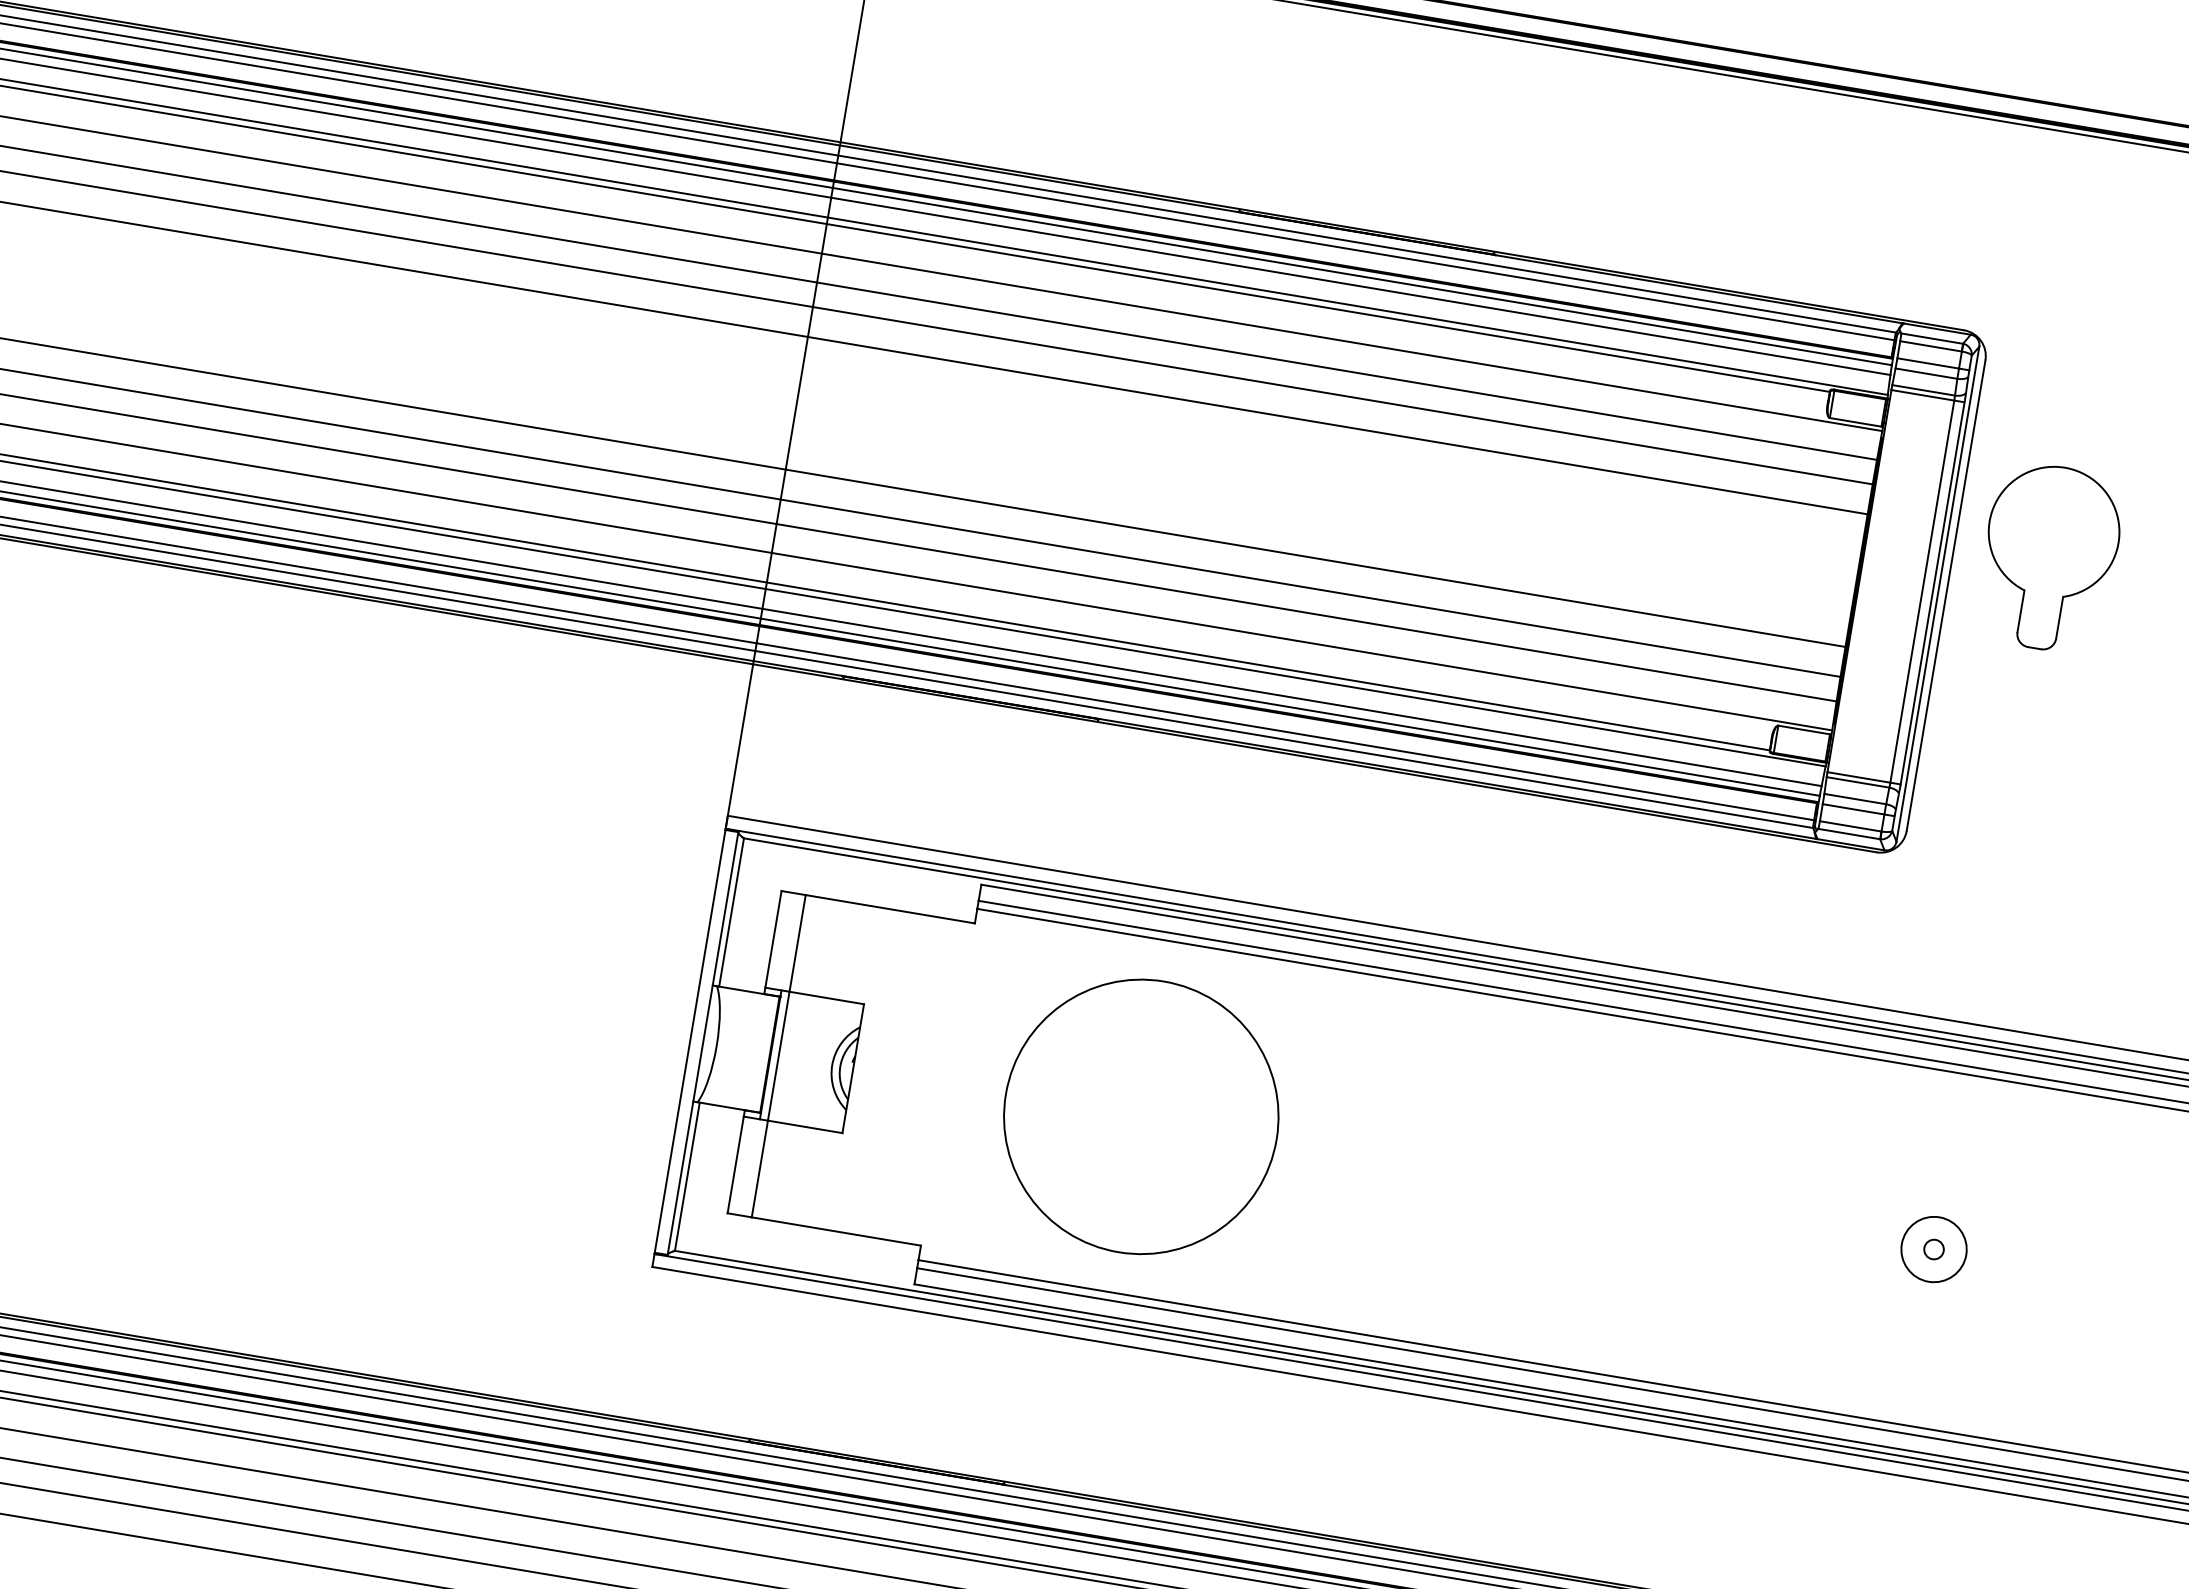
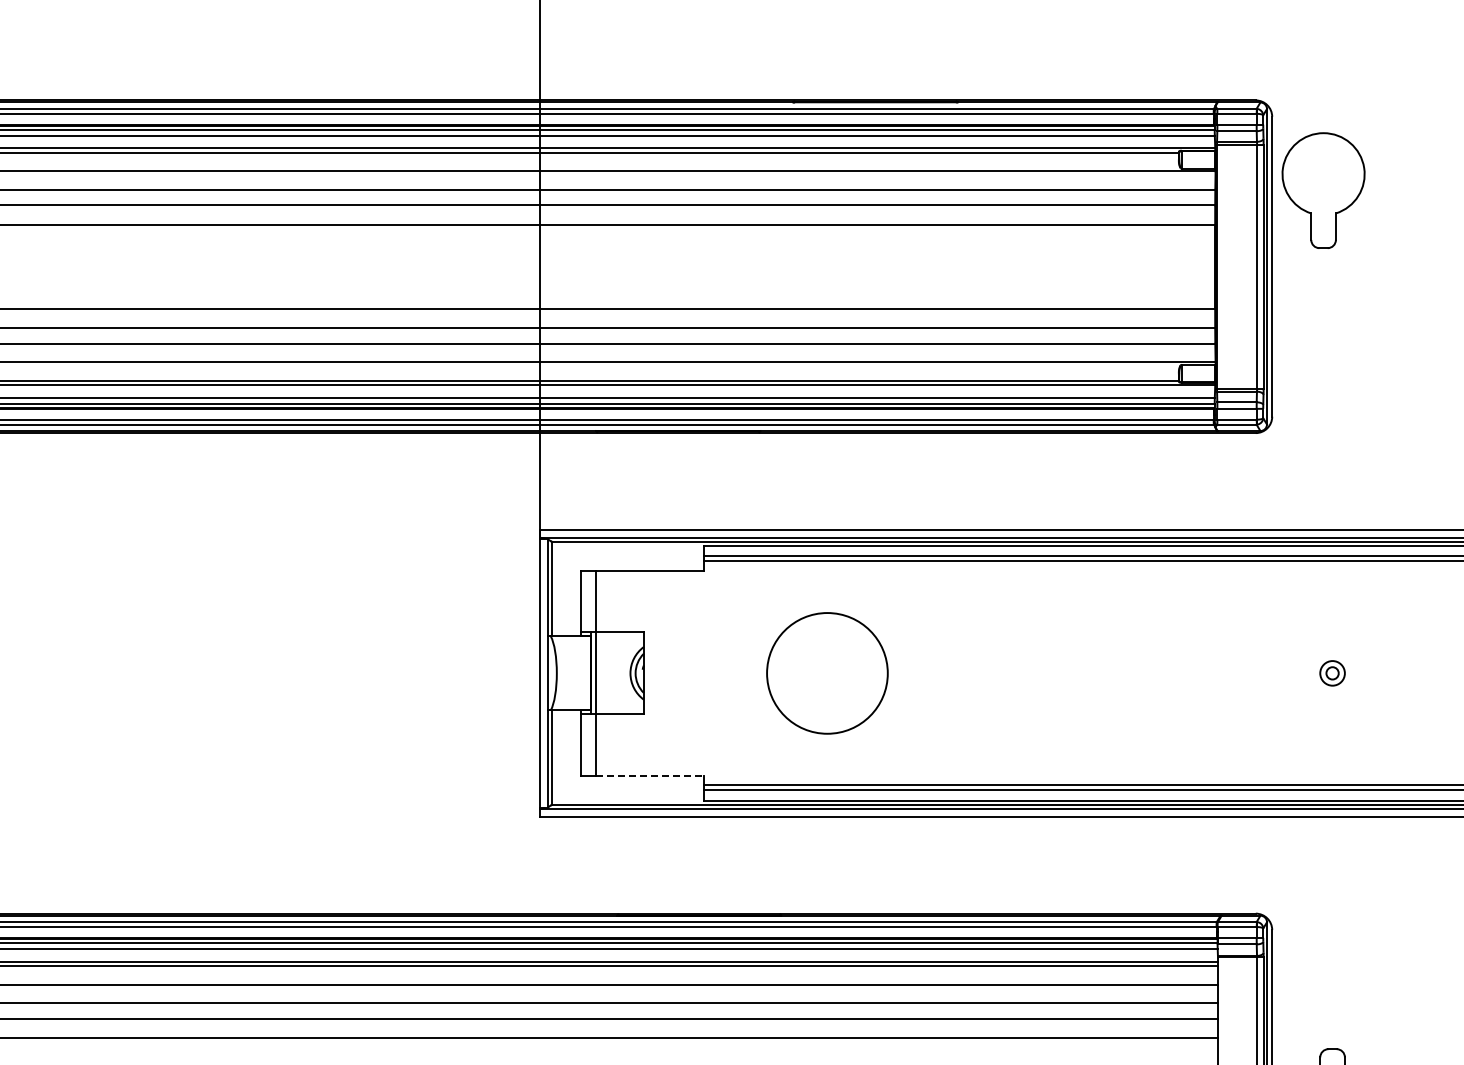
part: (2049, 557) -> (1323, 190), moved
circle: (1141, 1117) -> (827, 673), size x0.7
line: (836, 1232) -> (650, 776), solid -> dashed
circle: (1934, 1248) -> (1332, 672), size x0.6

